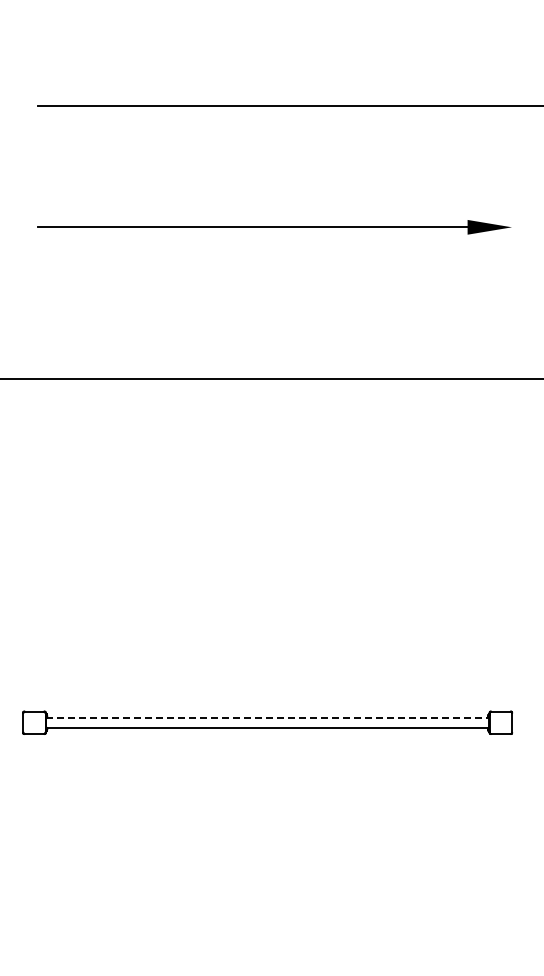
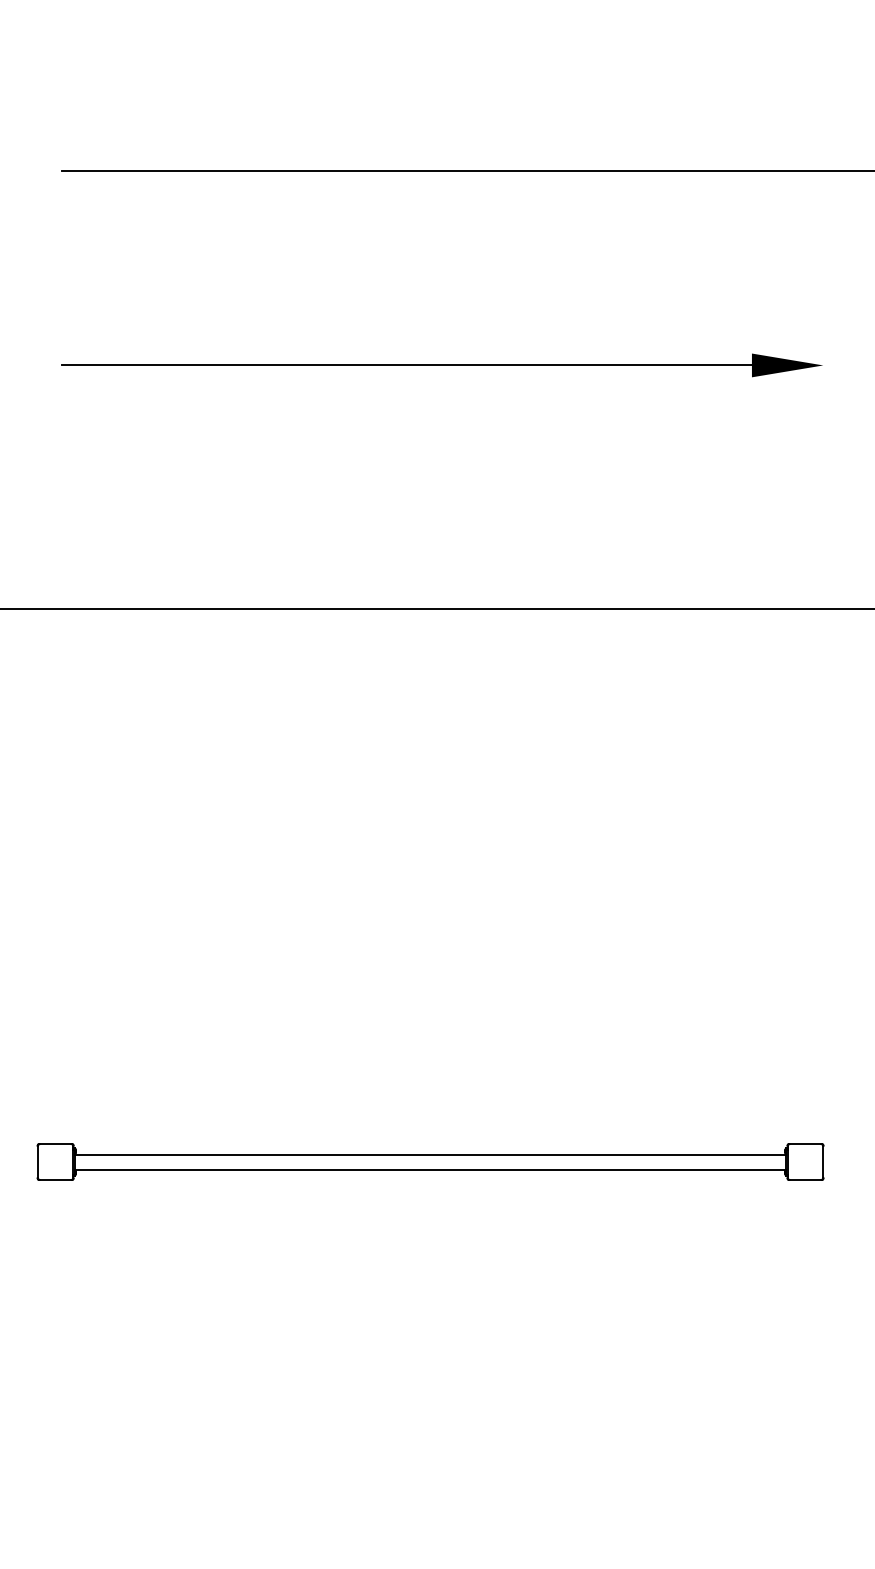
line: (268, 718) -> (431, 1155), dashed -> solid

